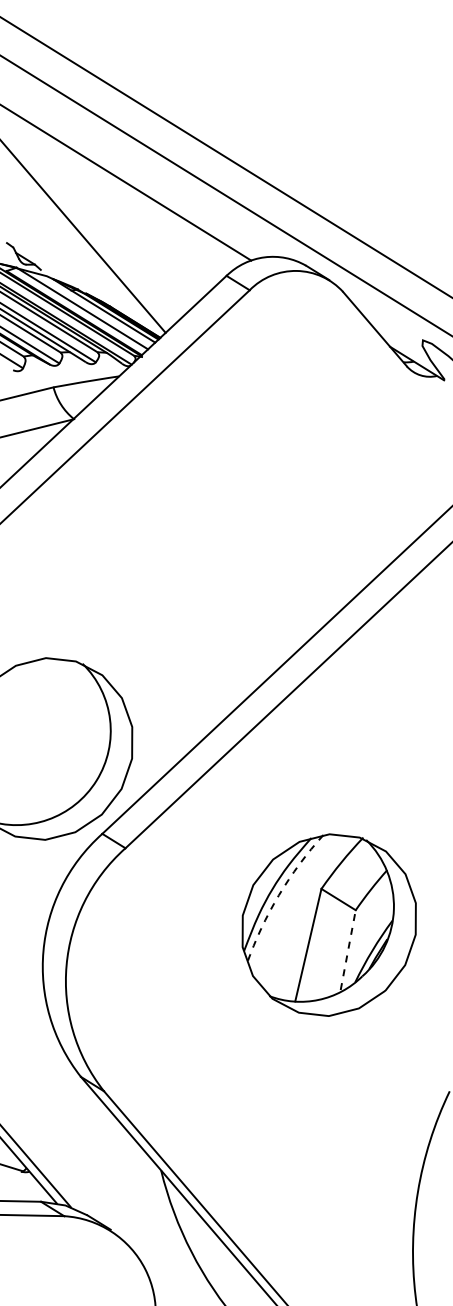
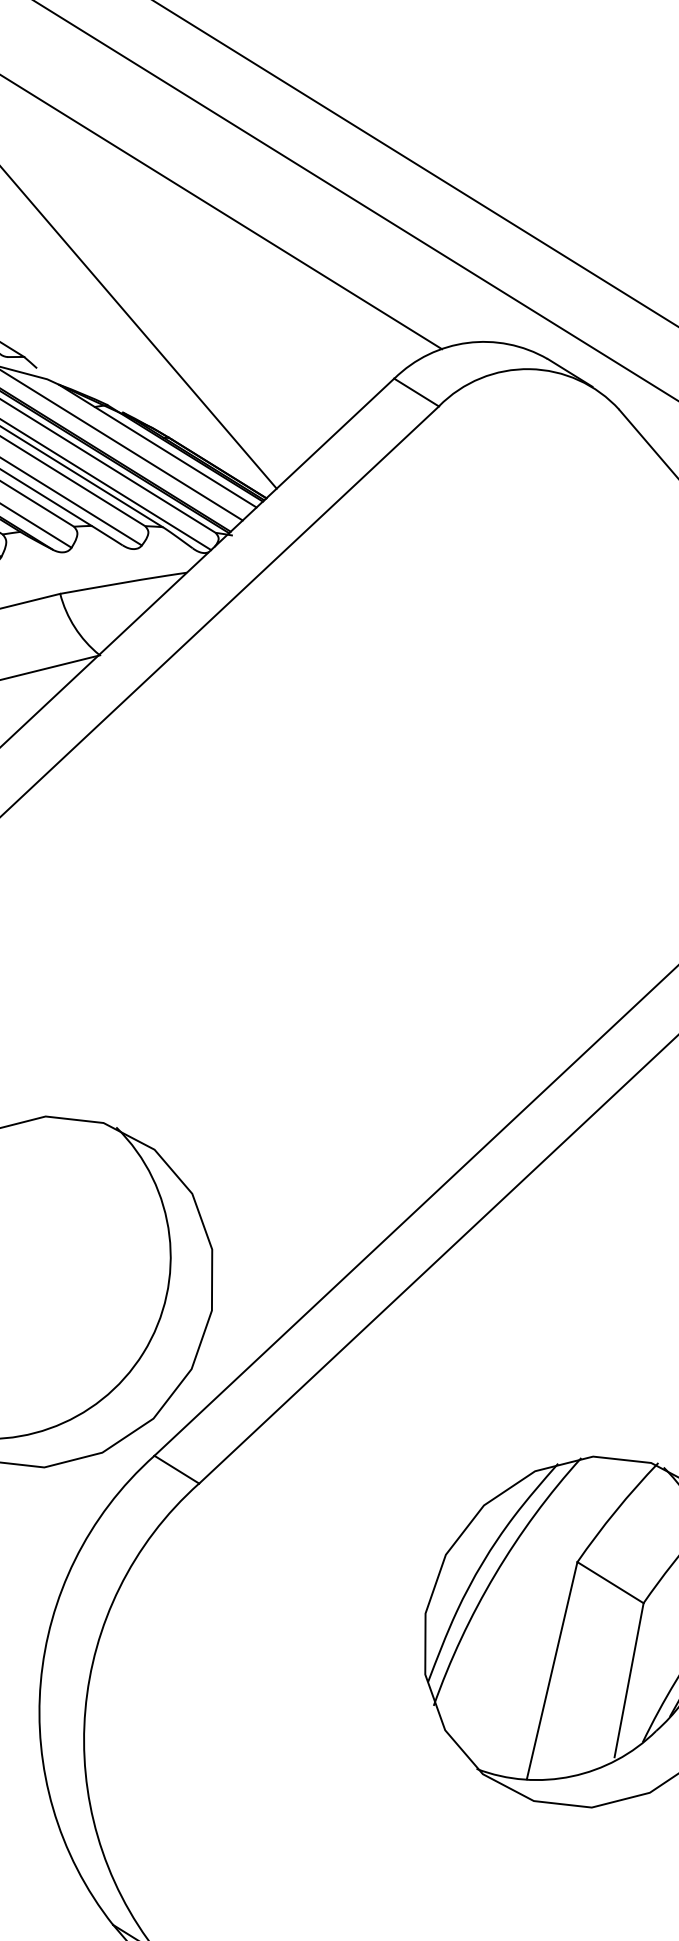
arc: (278, 895) -> (494, 1574), dashed -> solid
line: (348, 950) -> (629, 1680), dashed -> solid

